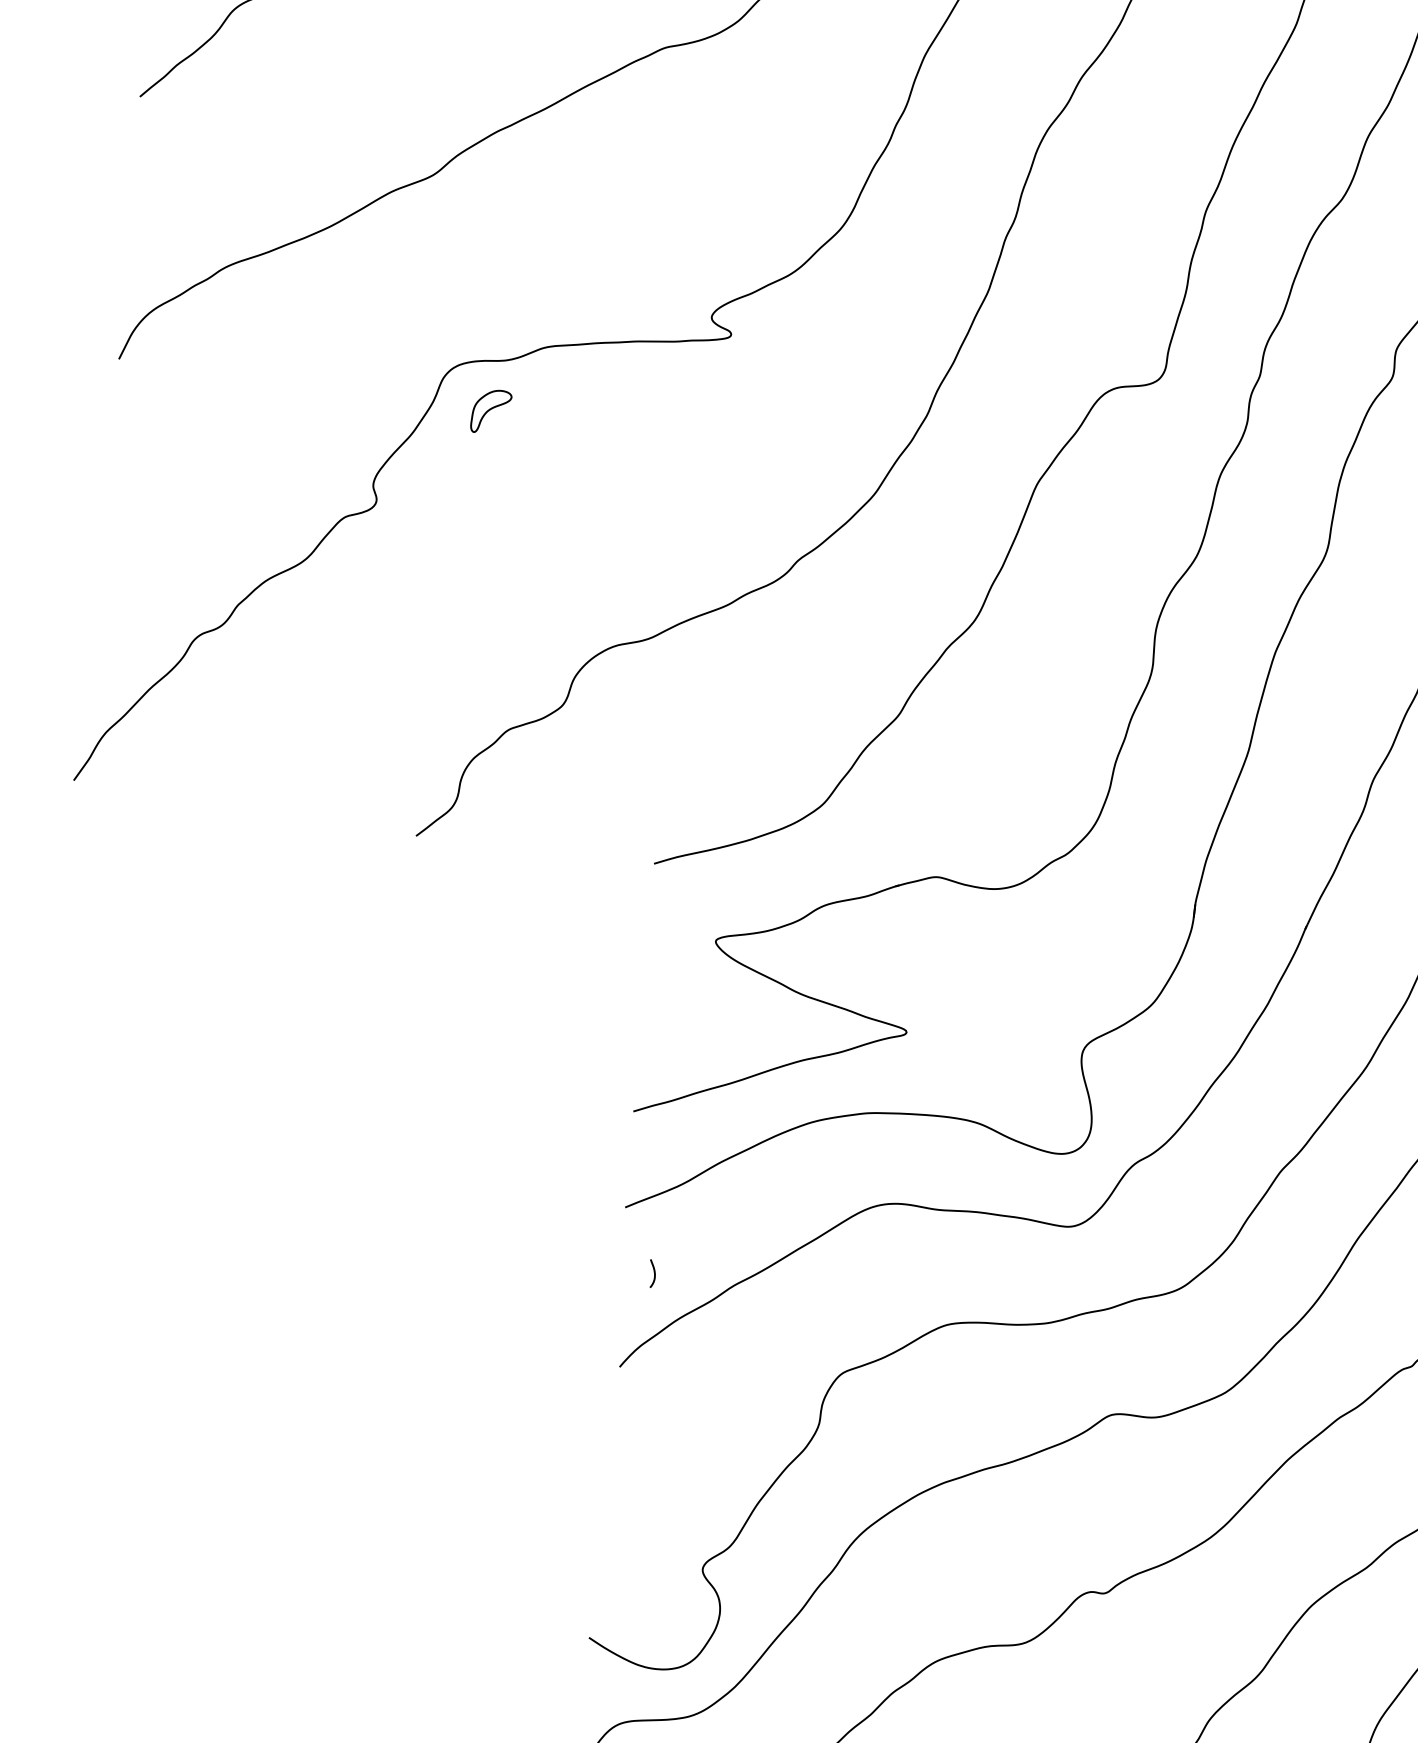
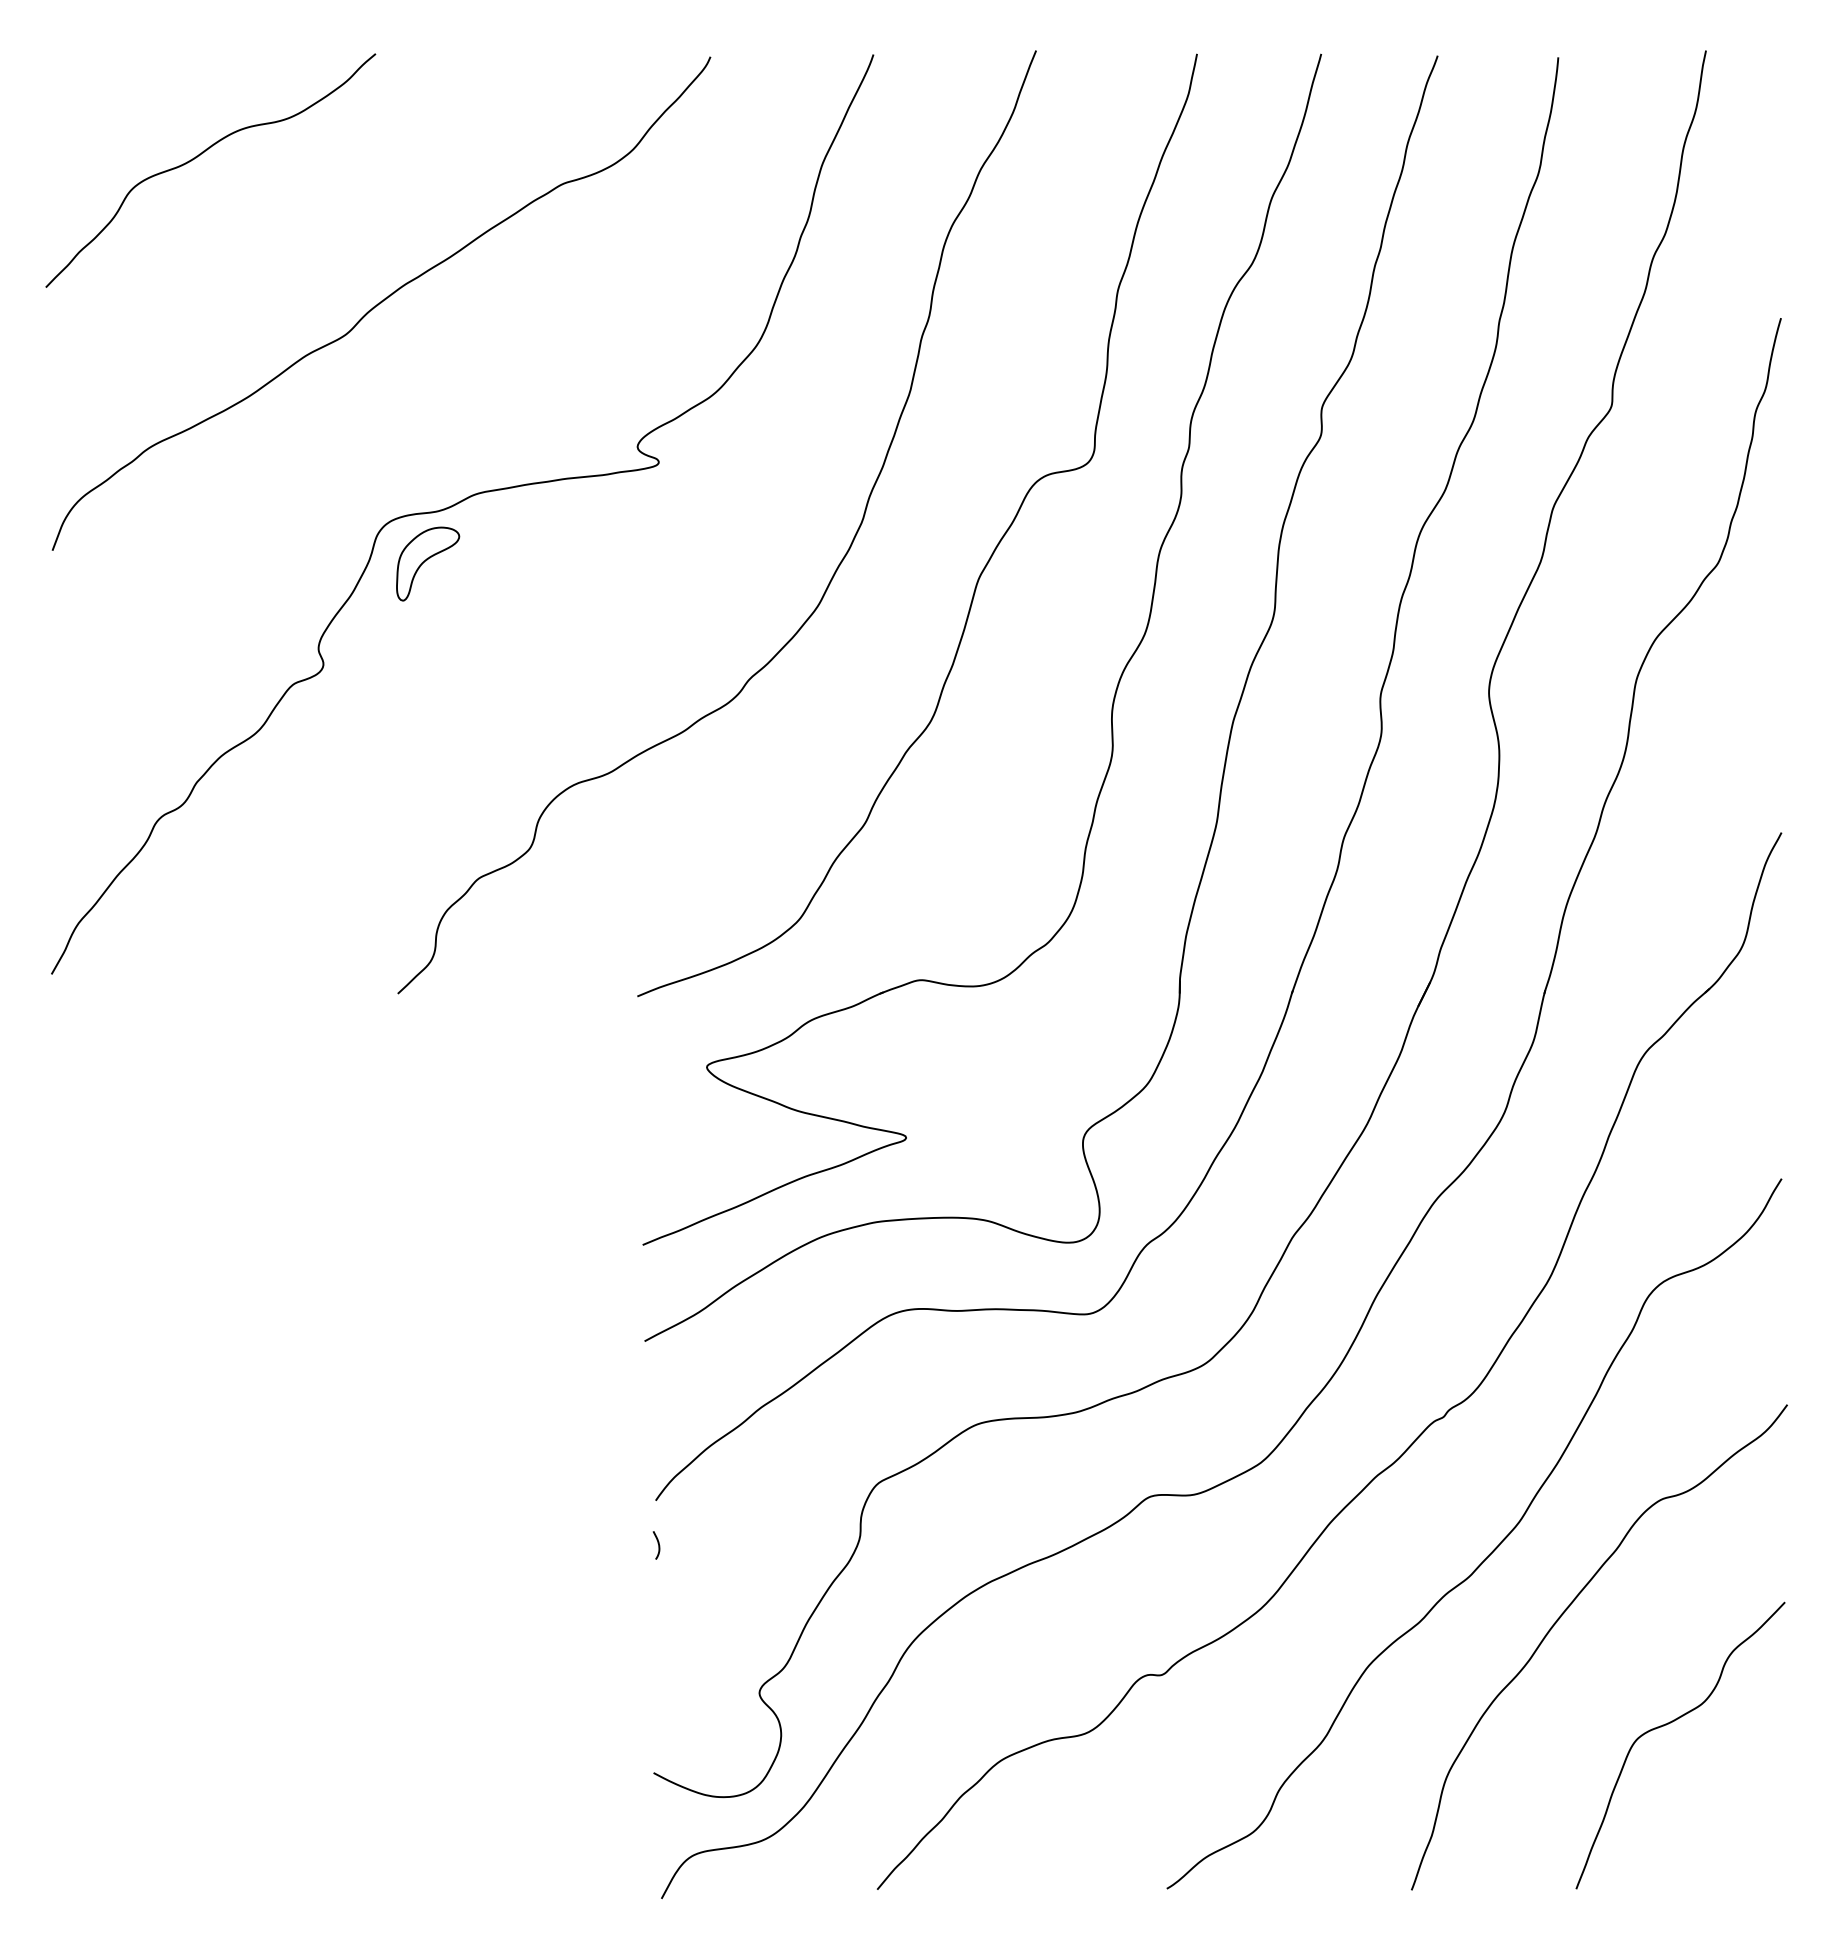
part: (491, 411) -> (428, 563), size x1.67
curve: (654, 1274) -> (658, 1545), moved

